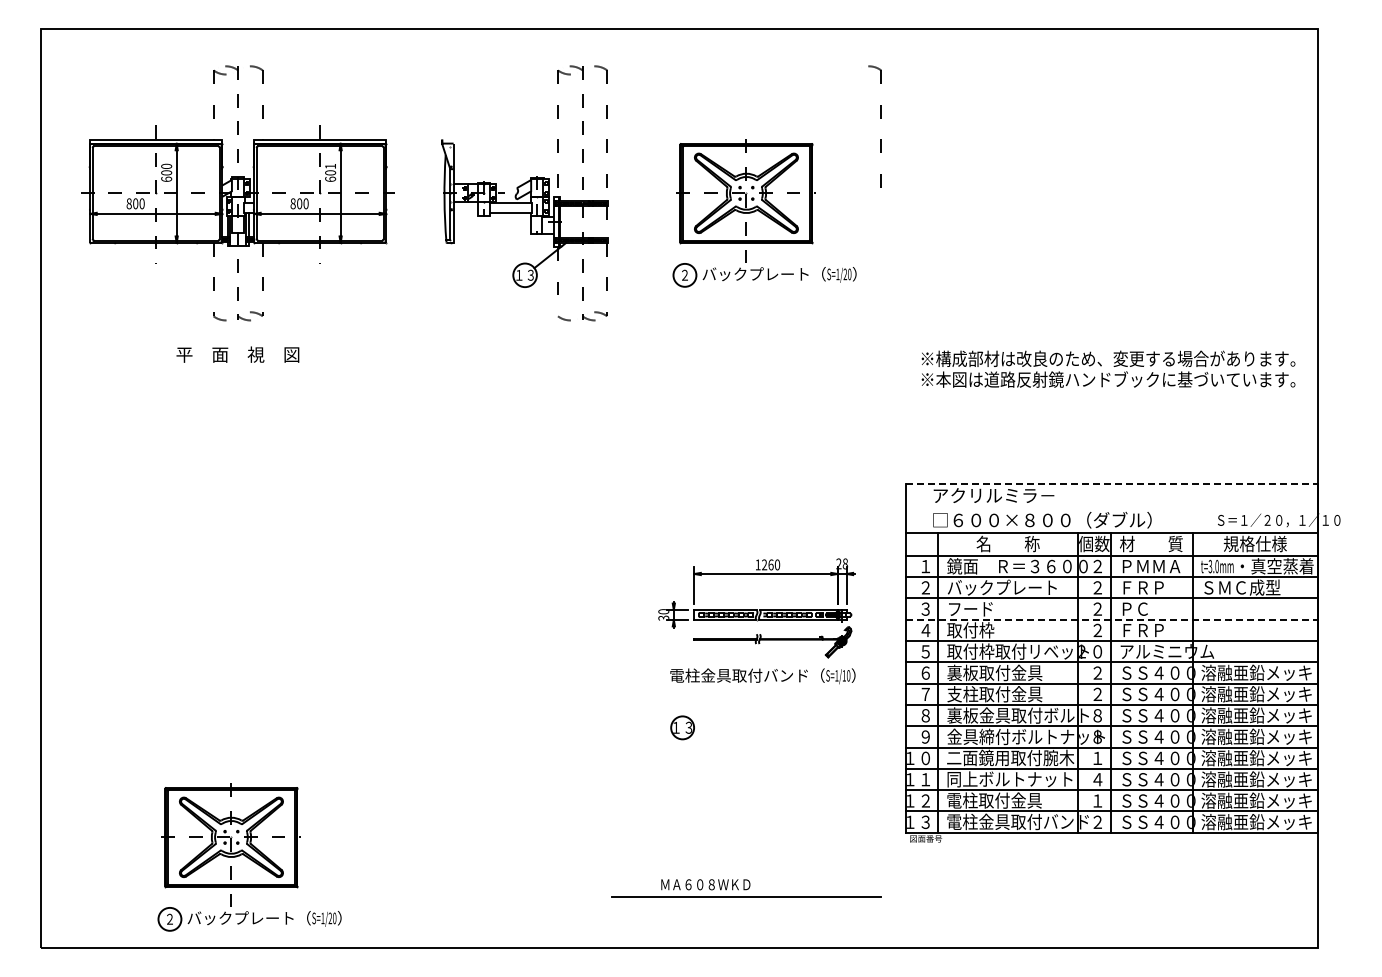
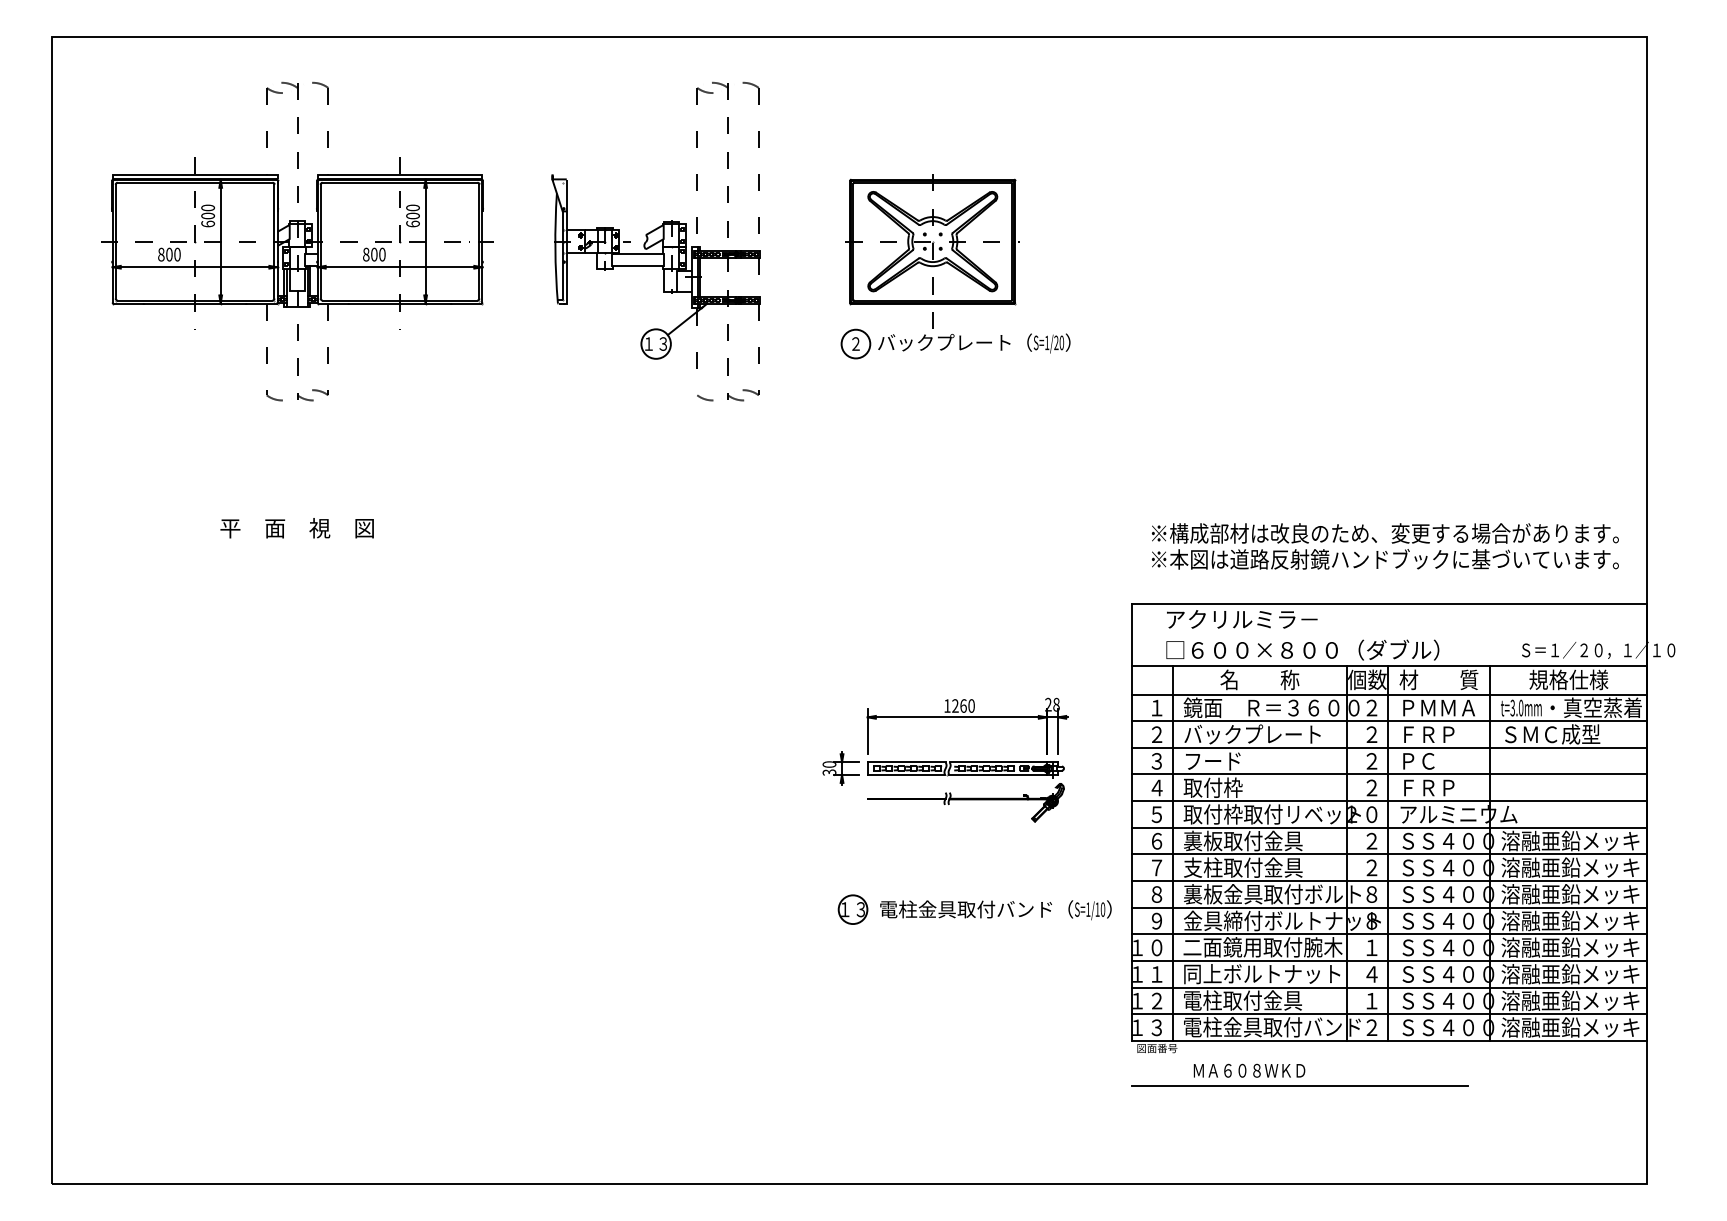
part: (880, 118) -> (1100, 148), removed
text: (330, 165) -> (412, 206), 601 -> 600
text: (237, 354) -> (296, 528), moved
text: (1108, 368) -> (1385, 545), moved
line: (1112, 483) -> (1390, 604), dashed -> solid
line: (1112, 619) -> (1390, 774), dashed -> solid
text: (762, 676) -> (995, 910), moved
part: (249, 857) -> (311, 1071), removed
part: (746, 888) -> (1300, 1075), moved

